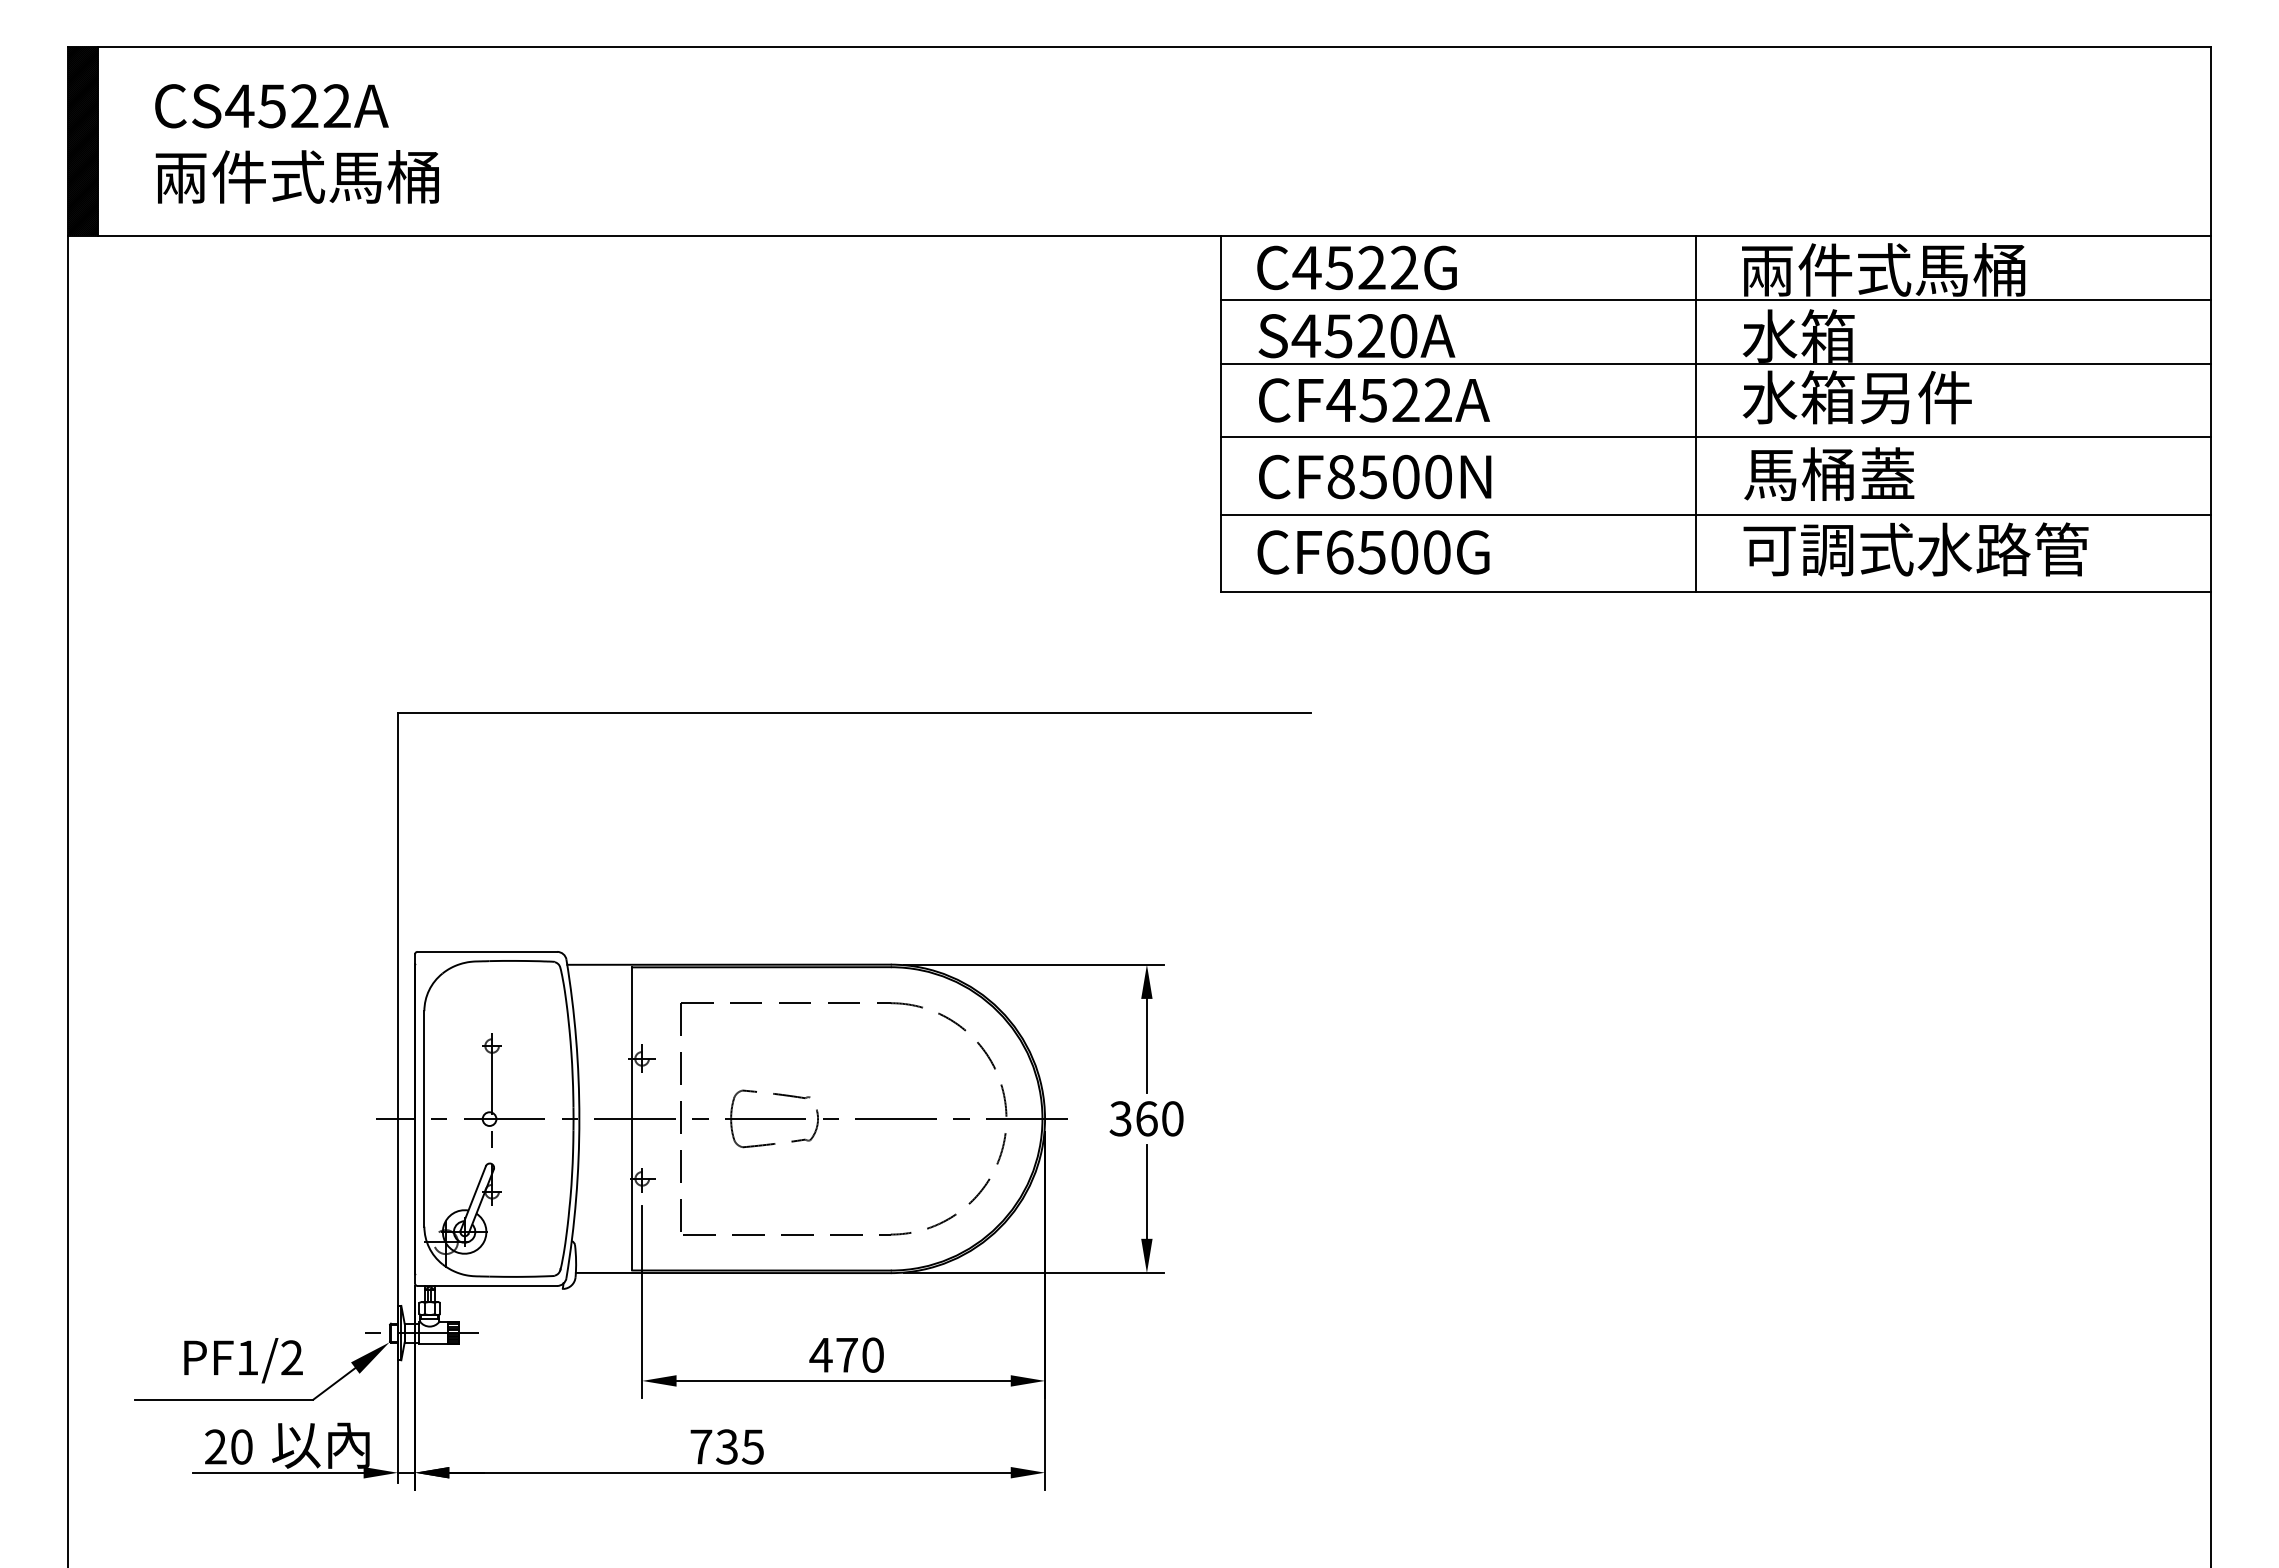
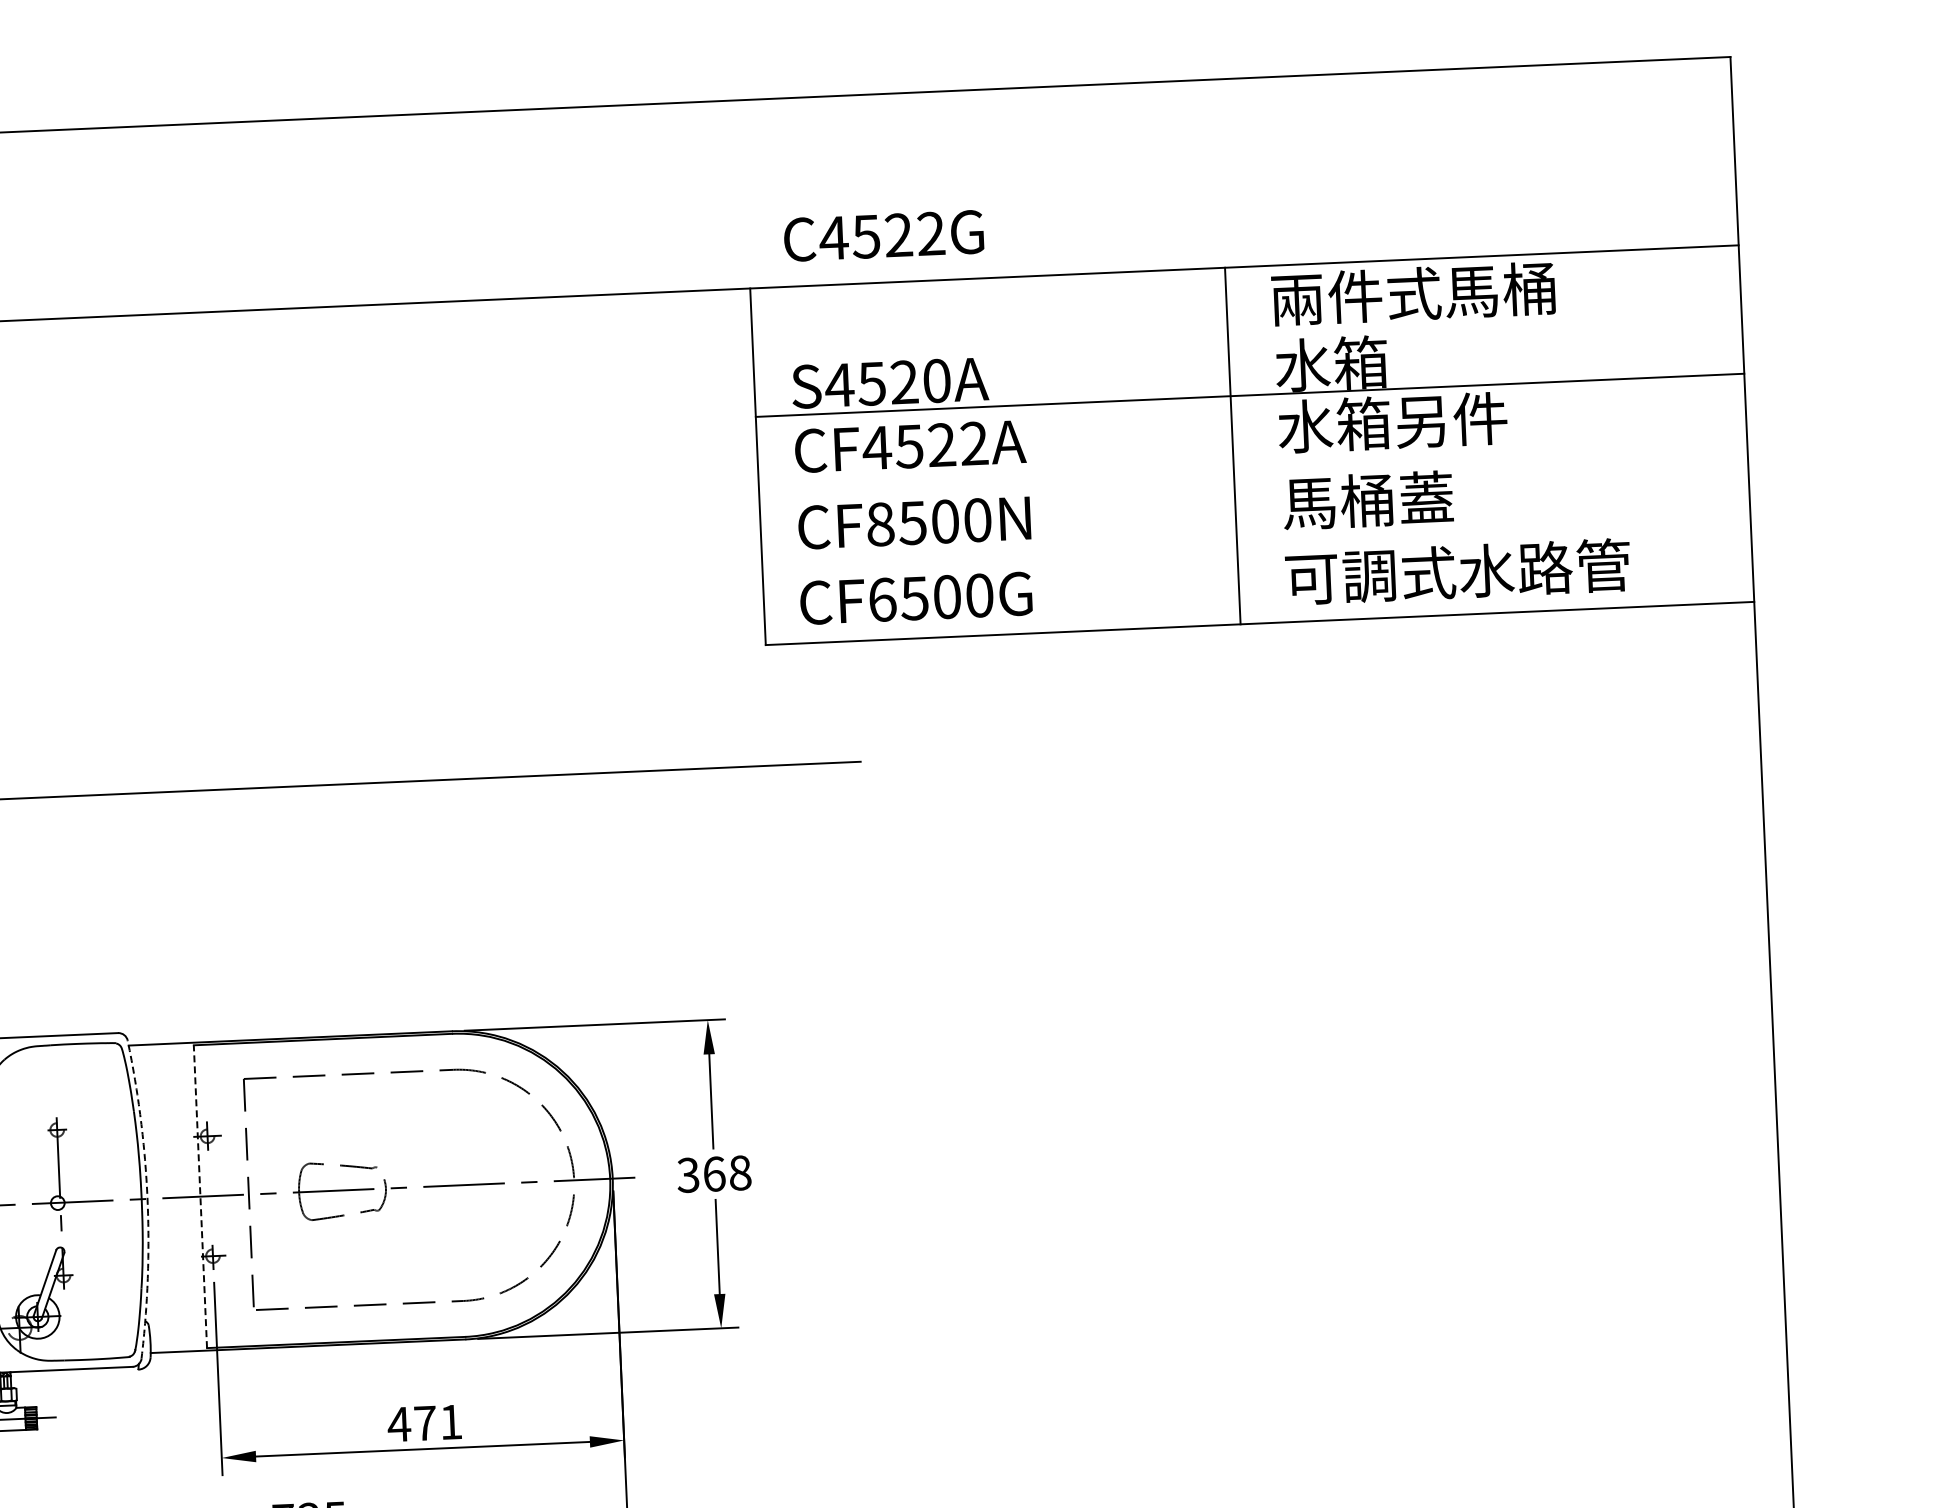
text: (1356, 267) -> (883, 235), moved
line: (1715, 299) -> (1246, 330), removed
line: (1715, 436) -> (1252, 467), removed
line: (1715, 514) -> (1256, 545), removed
arc: (579, 1118) -> (147, 1198), solid -> dashed
line: (632, 1118) -> (200, 1196), solid -> dashed
text: (1172, 1118) -> (740, 1172), 360 -> 368
text: (872, 1354) -> (450, 1421), 470 -> 471

